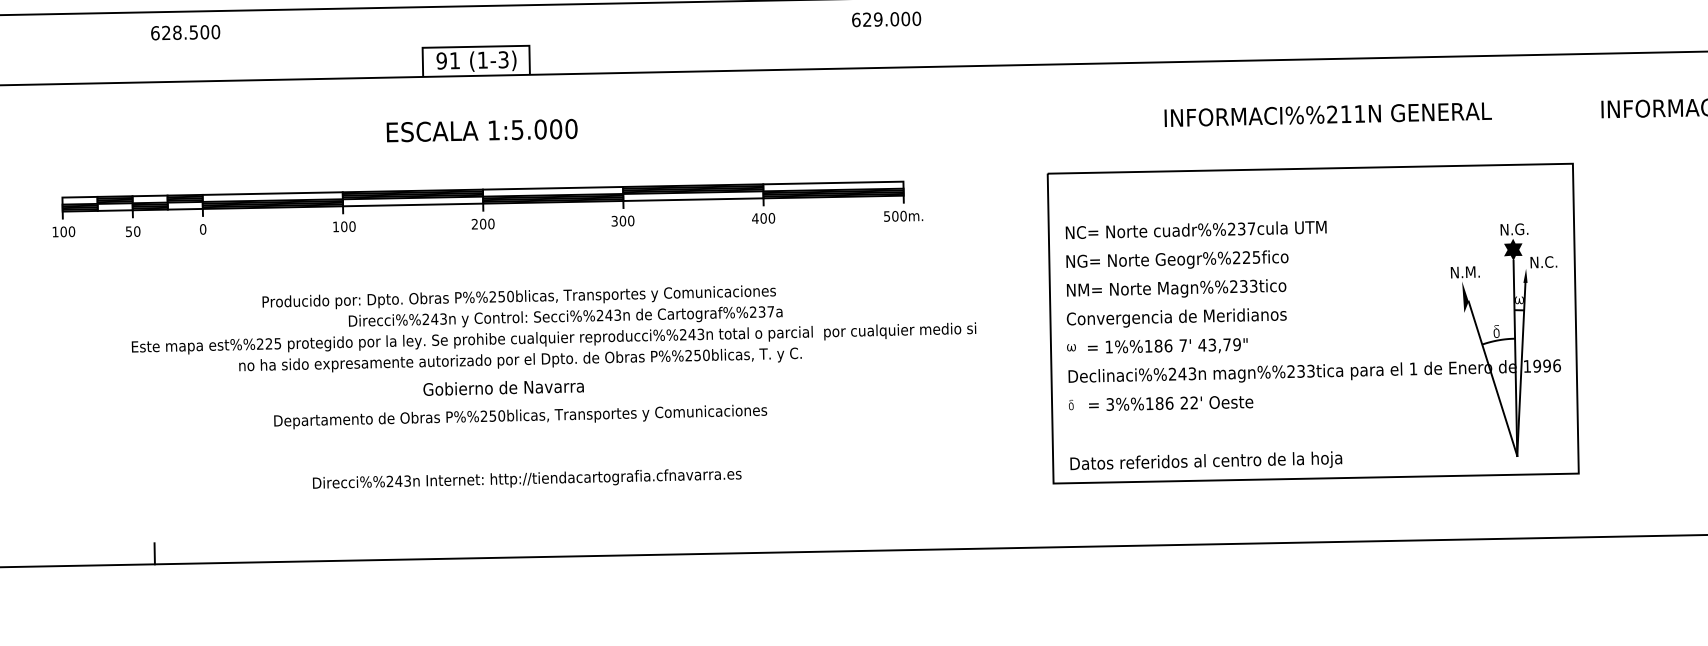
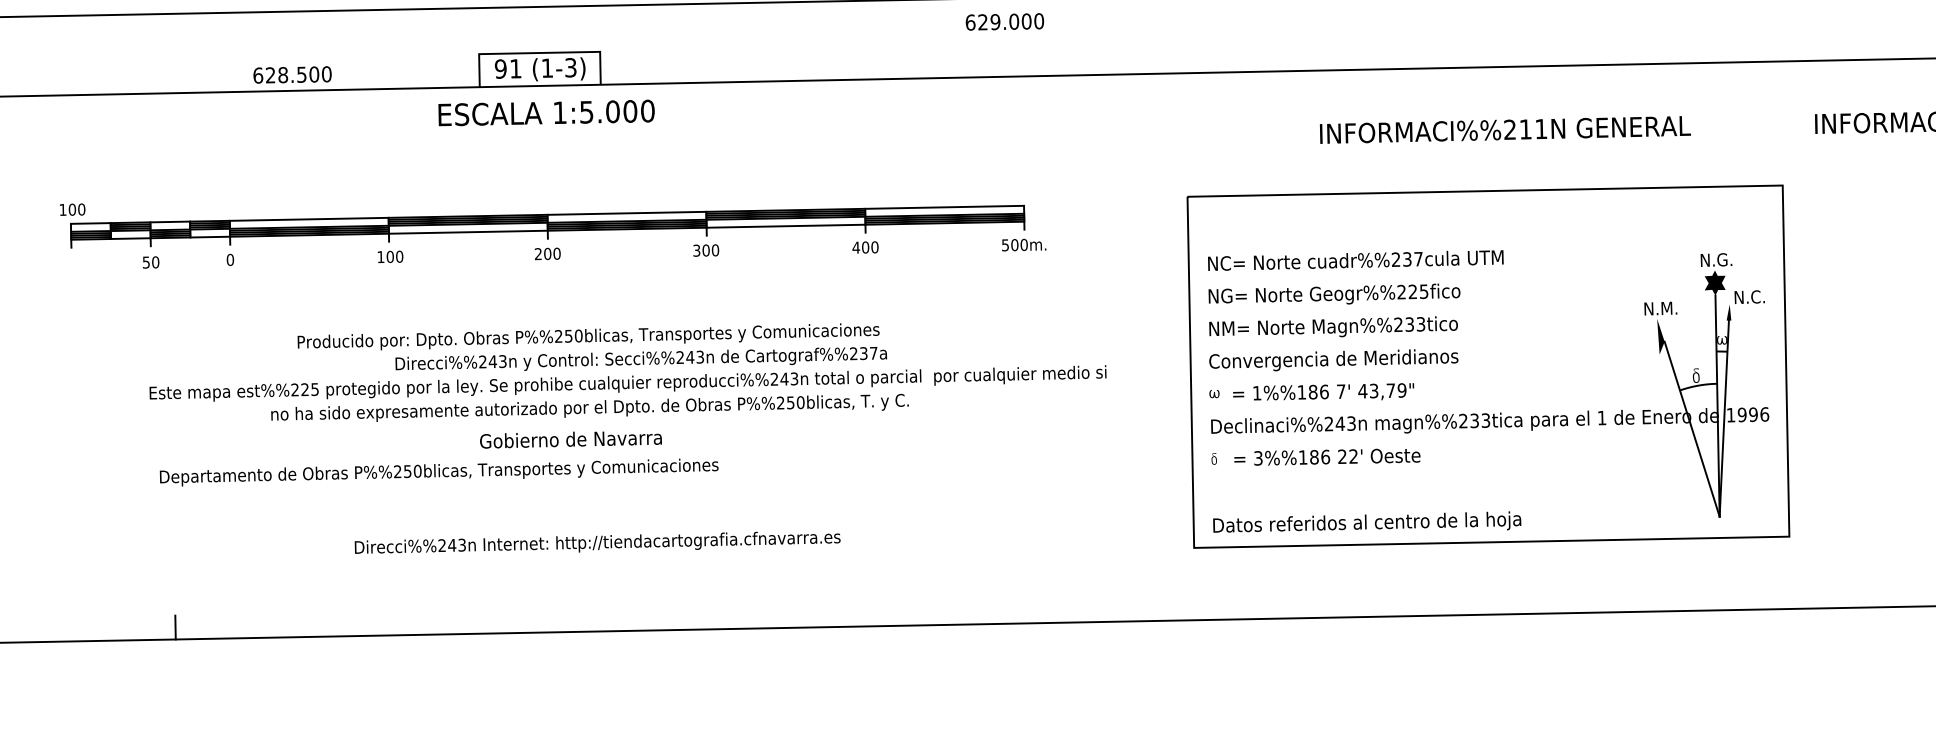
text: (185, 32) -> (292, 74), moved
text: (482, 130) -> (546, 112), moved
text: (63, 231) -> (72, 209), moved
text: (520, 416) -> (438, 472), moved

